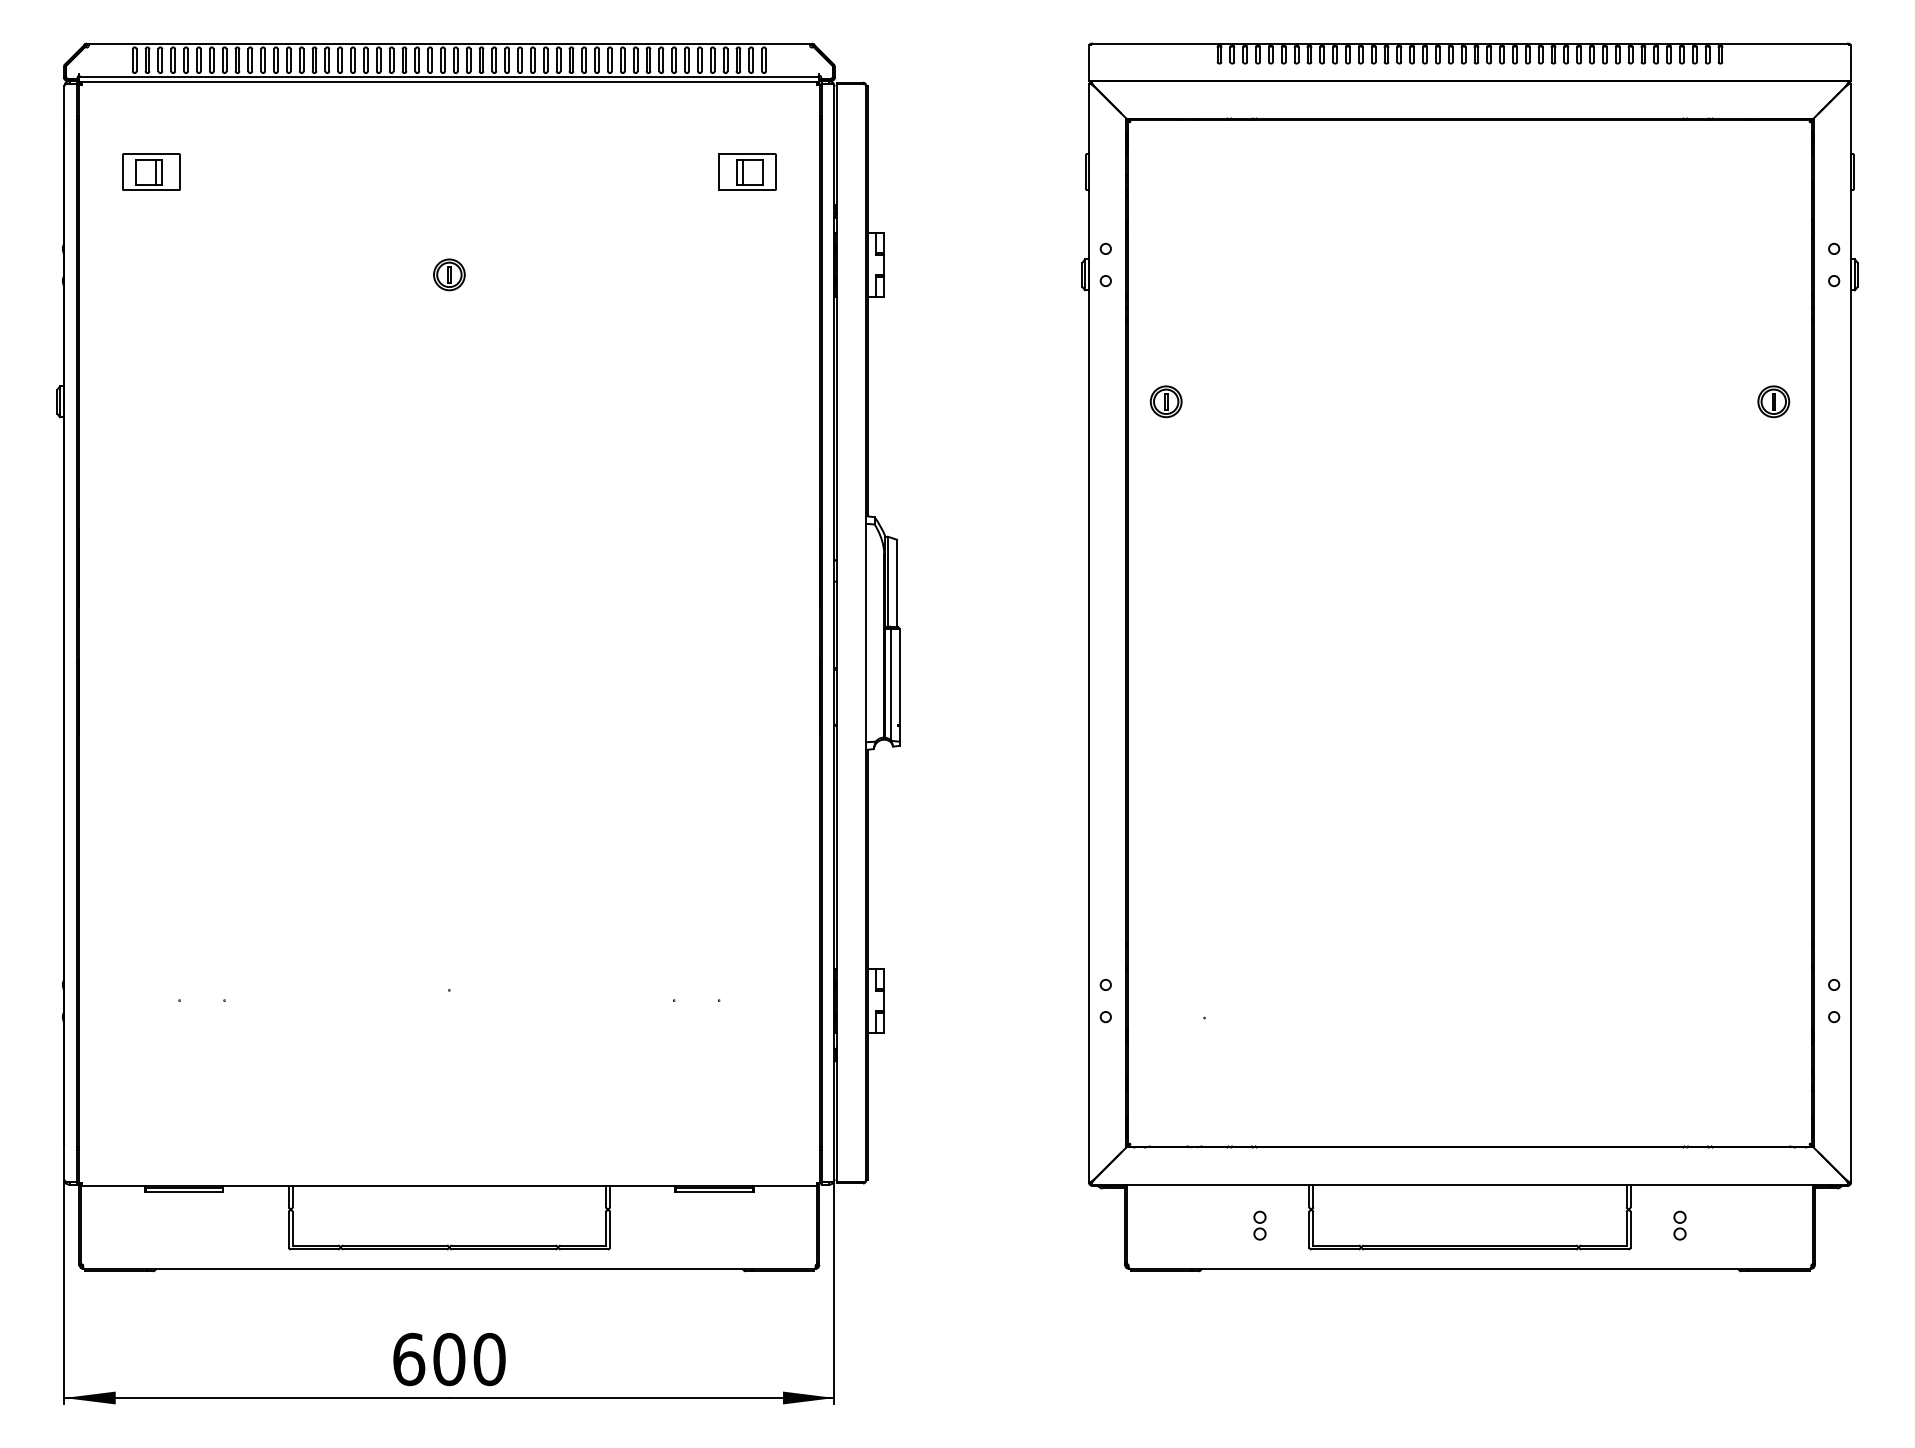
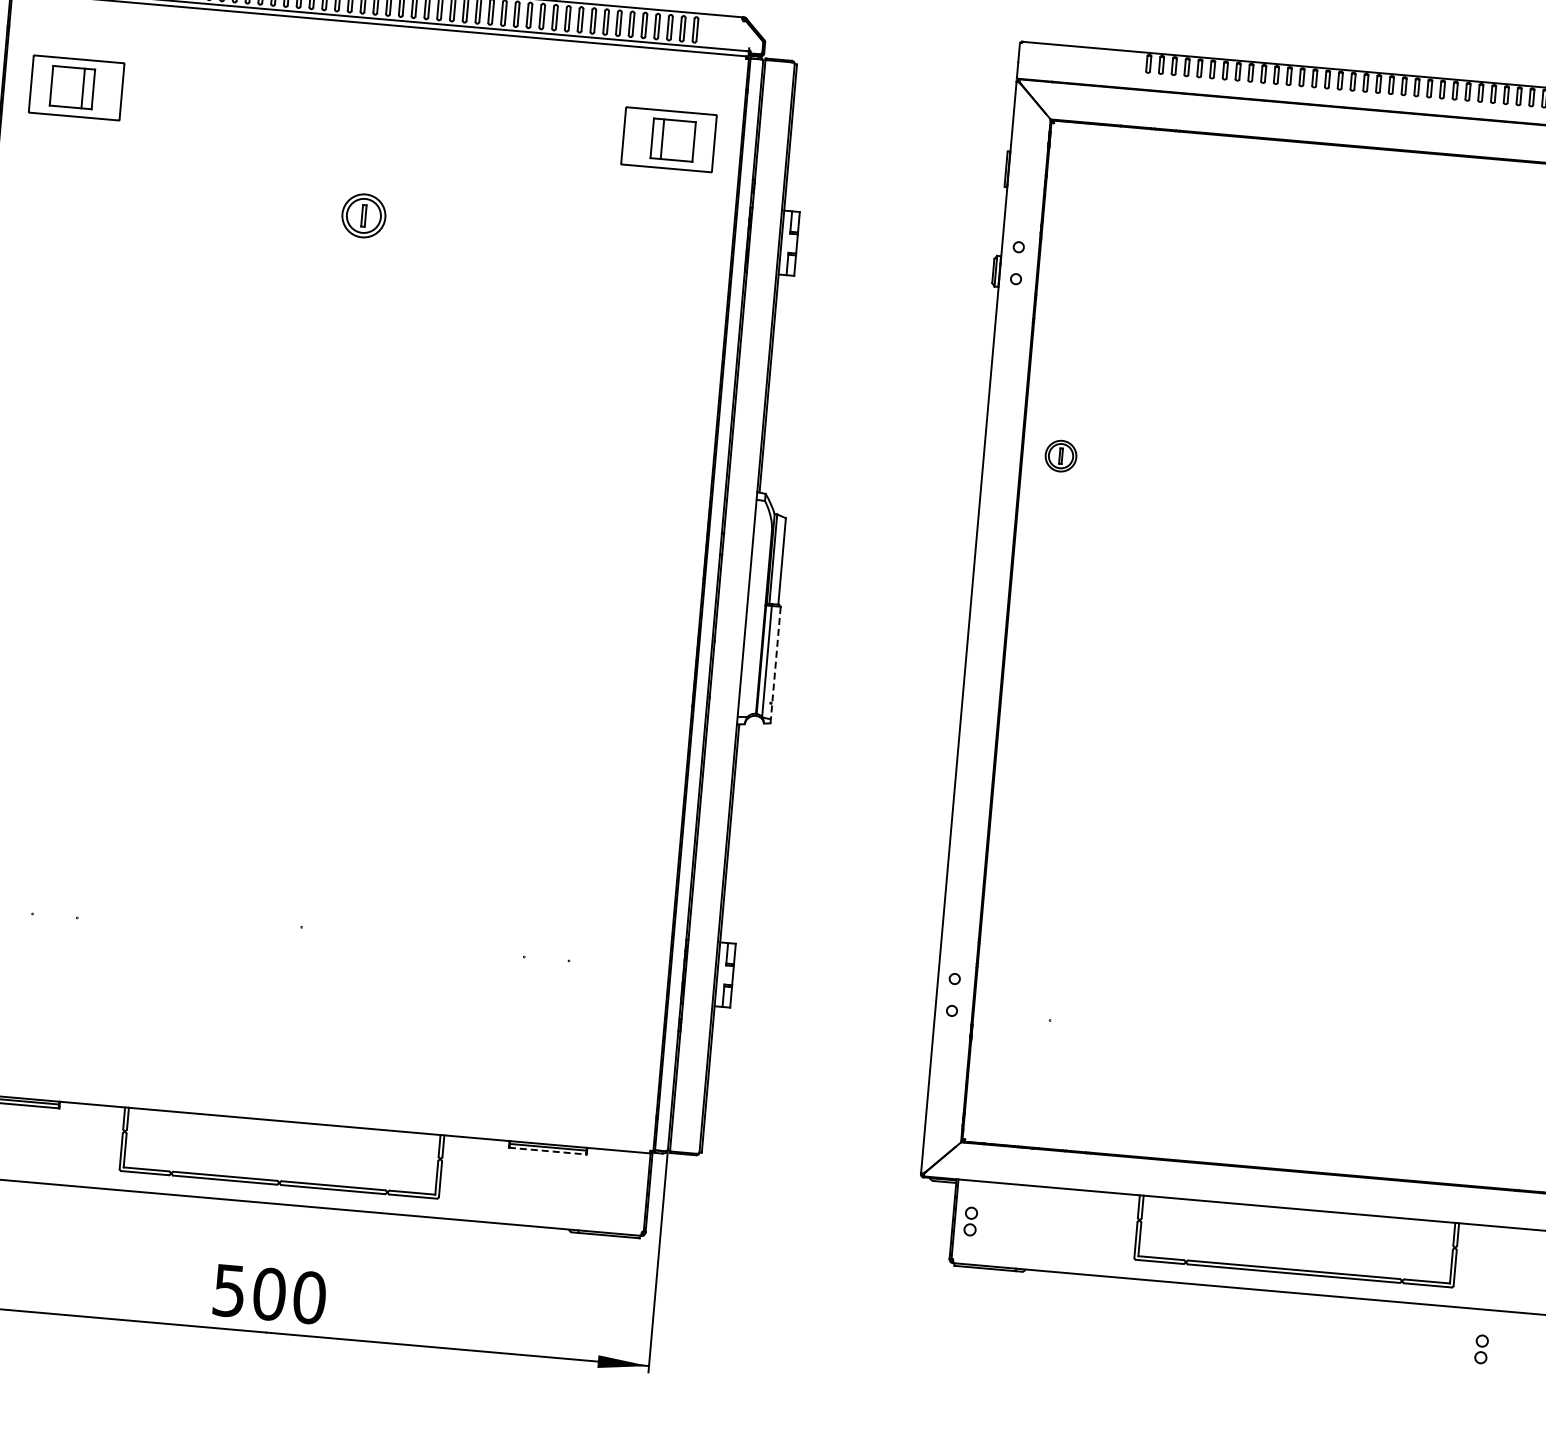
part: (151, 171) -> (76, 87), size x1.6
part: (747, 171) -> (669, 139), size x1.6
part: (449, 274) -> (364, 215), size x1.4
part: (1165, 401) -> (1060, 455), moved
line: (899, 687) -> (775, 665), solid -> dashed
line: (715, 1192) -> (548, 1151), solid -> dashed
part: (1259, 1225) -> (970, 1221), moved
part: (1679, 1225) -> (1481, 1349), moved
text: (409, 1359) -> (229, 1290), 600 -> 500

